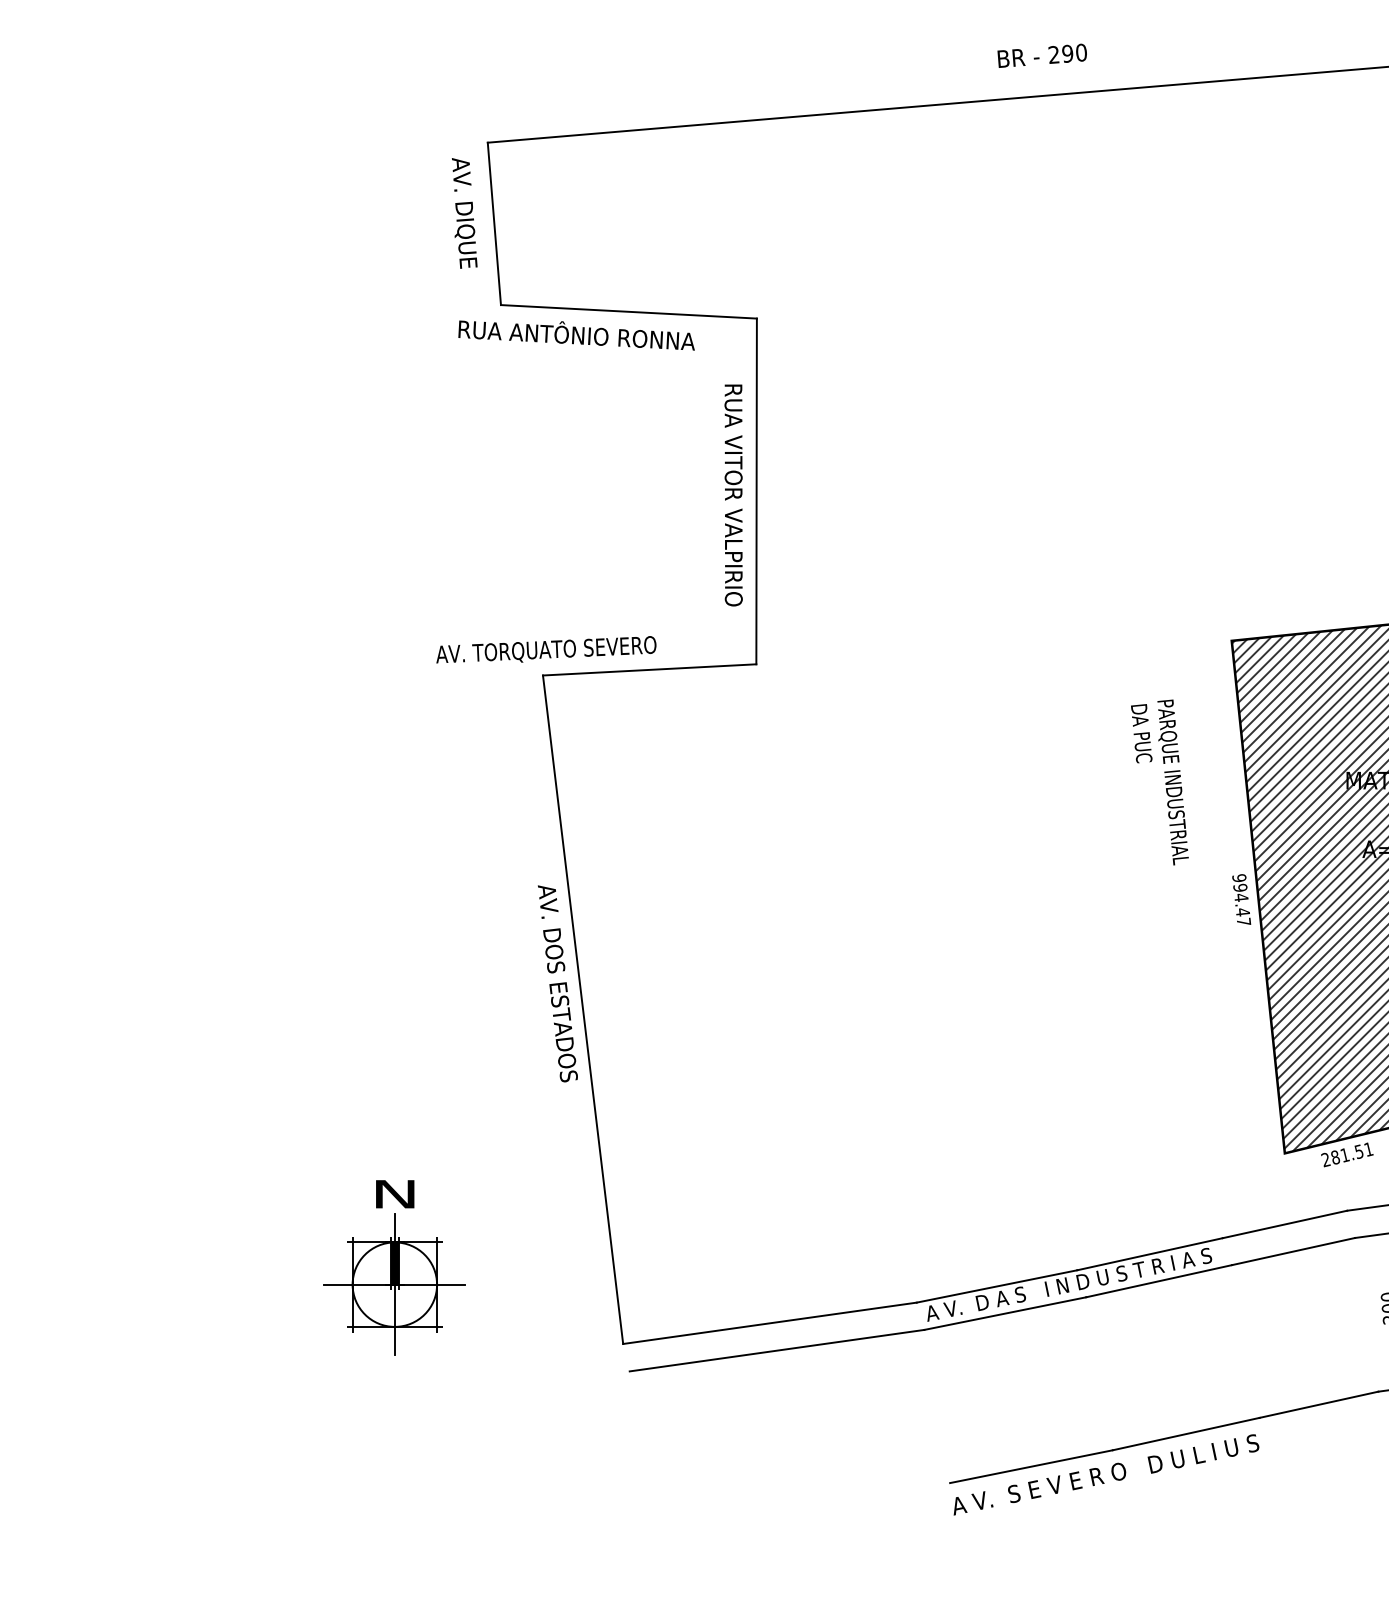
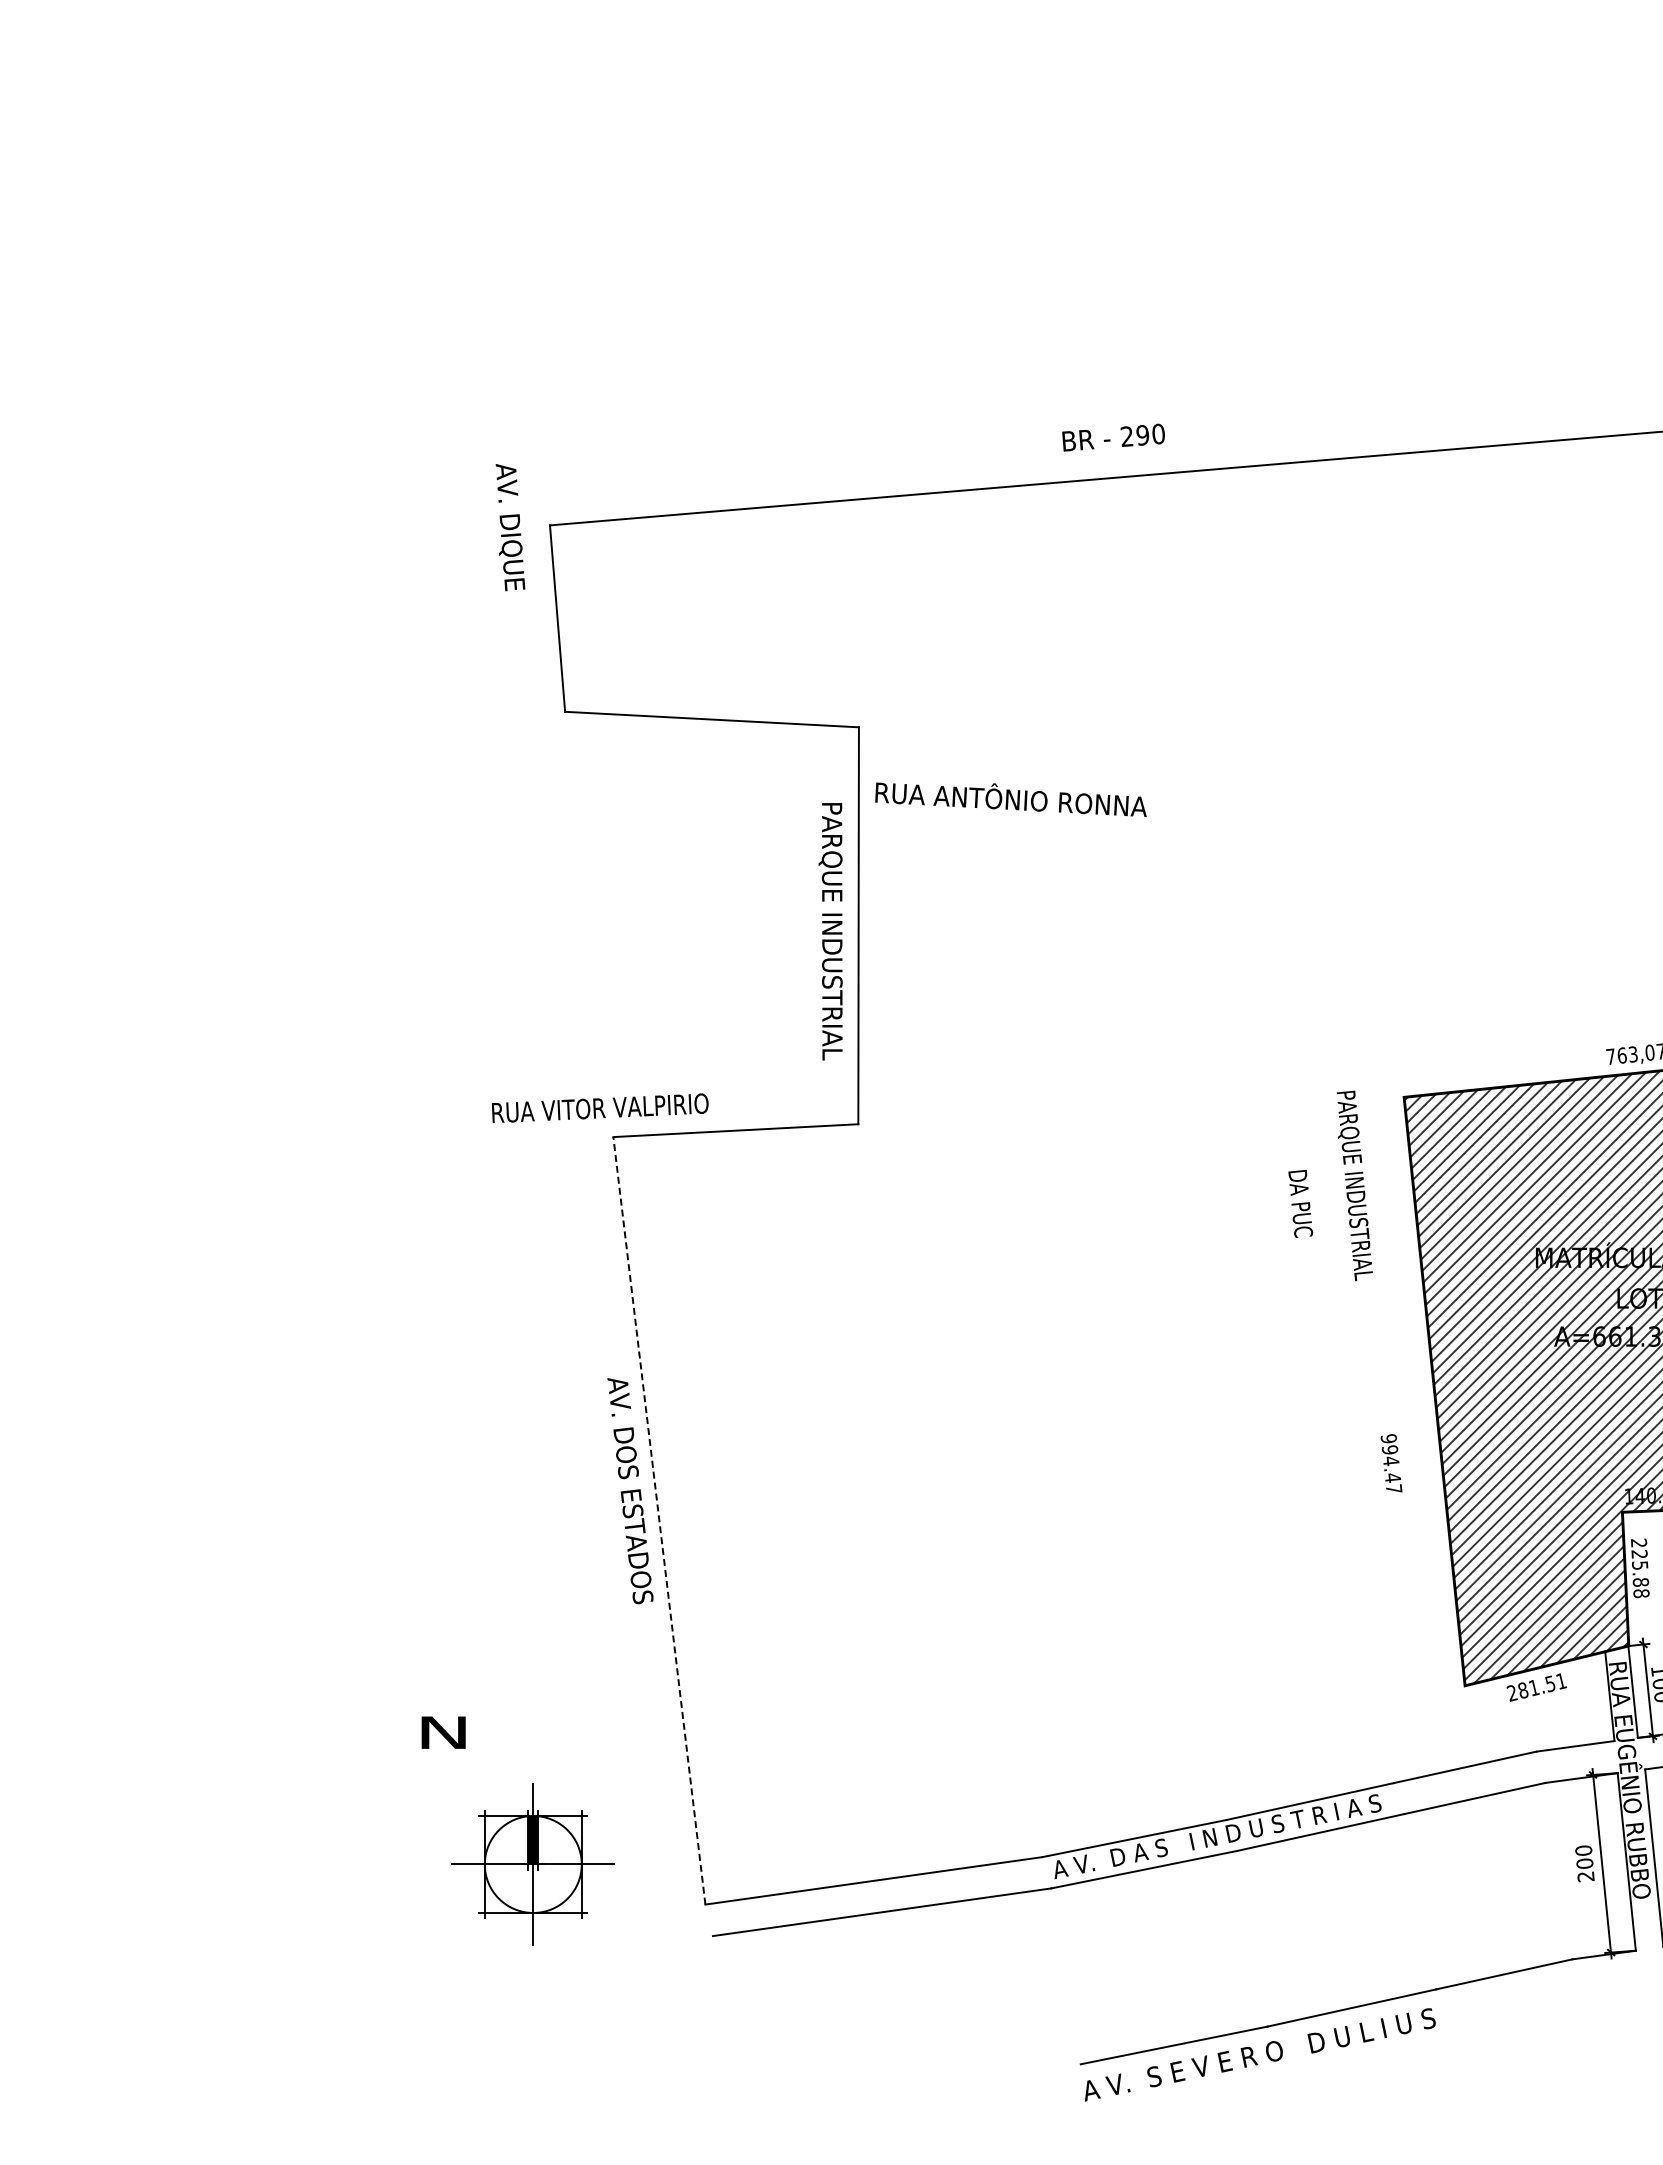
text: (1042, 55) -> (1113, 437), moved
text: (464, 213) -> (510, 527), moved
text: (576, 335) -> (1010, 799), moved
text: (732, 497) -> (830, 932), RUA VITOR VALPIRIO -> PARQUE INDUSTRIAL
text: (546, 649) -> (617, 1107), AV. TORQUATO SEVERO -> RUA VITOR VALPIRIO
text: (1172, 782) -> (1354, 1185), moved
text: (1241, 899) -> (1391, 1463), moved
line: (583, 1009) -> (659, 1520), solid -> dashed
part: (394, 1284) -> (532, 1864), moved

